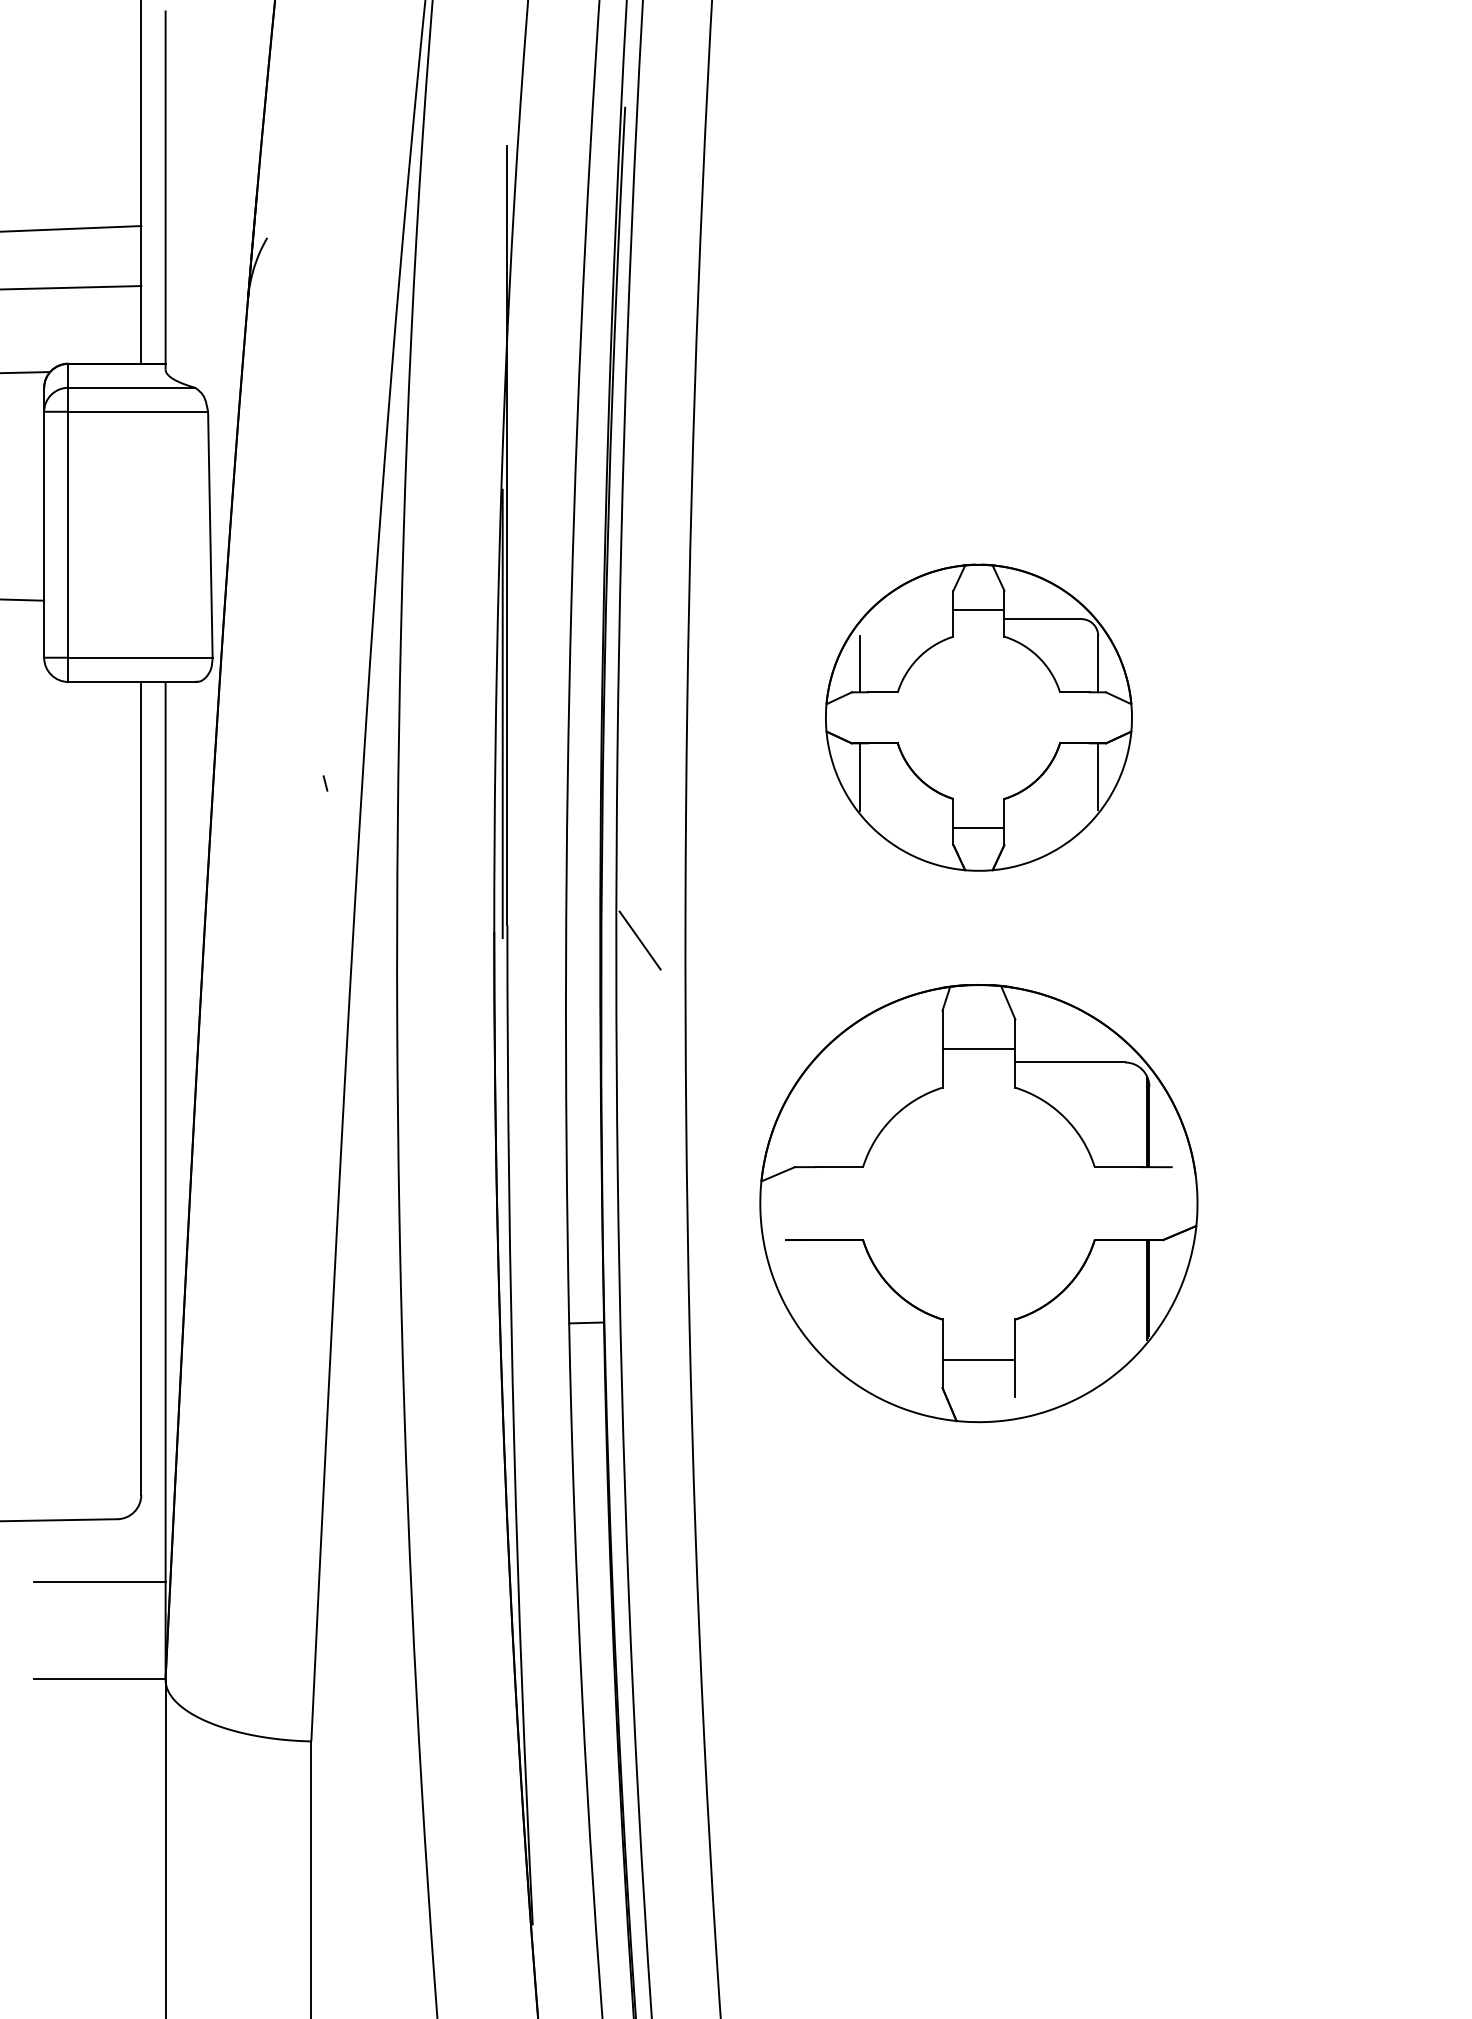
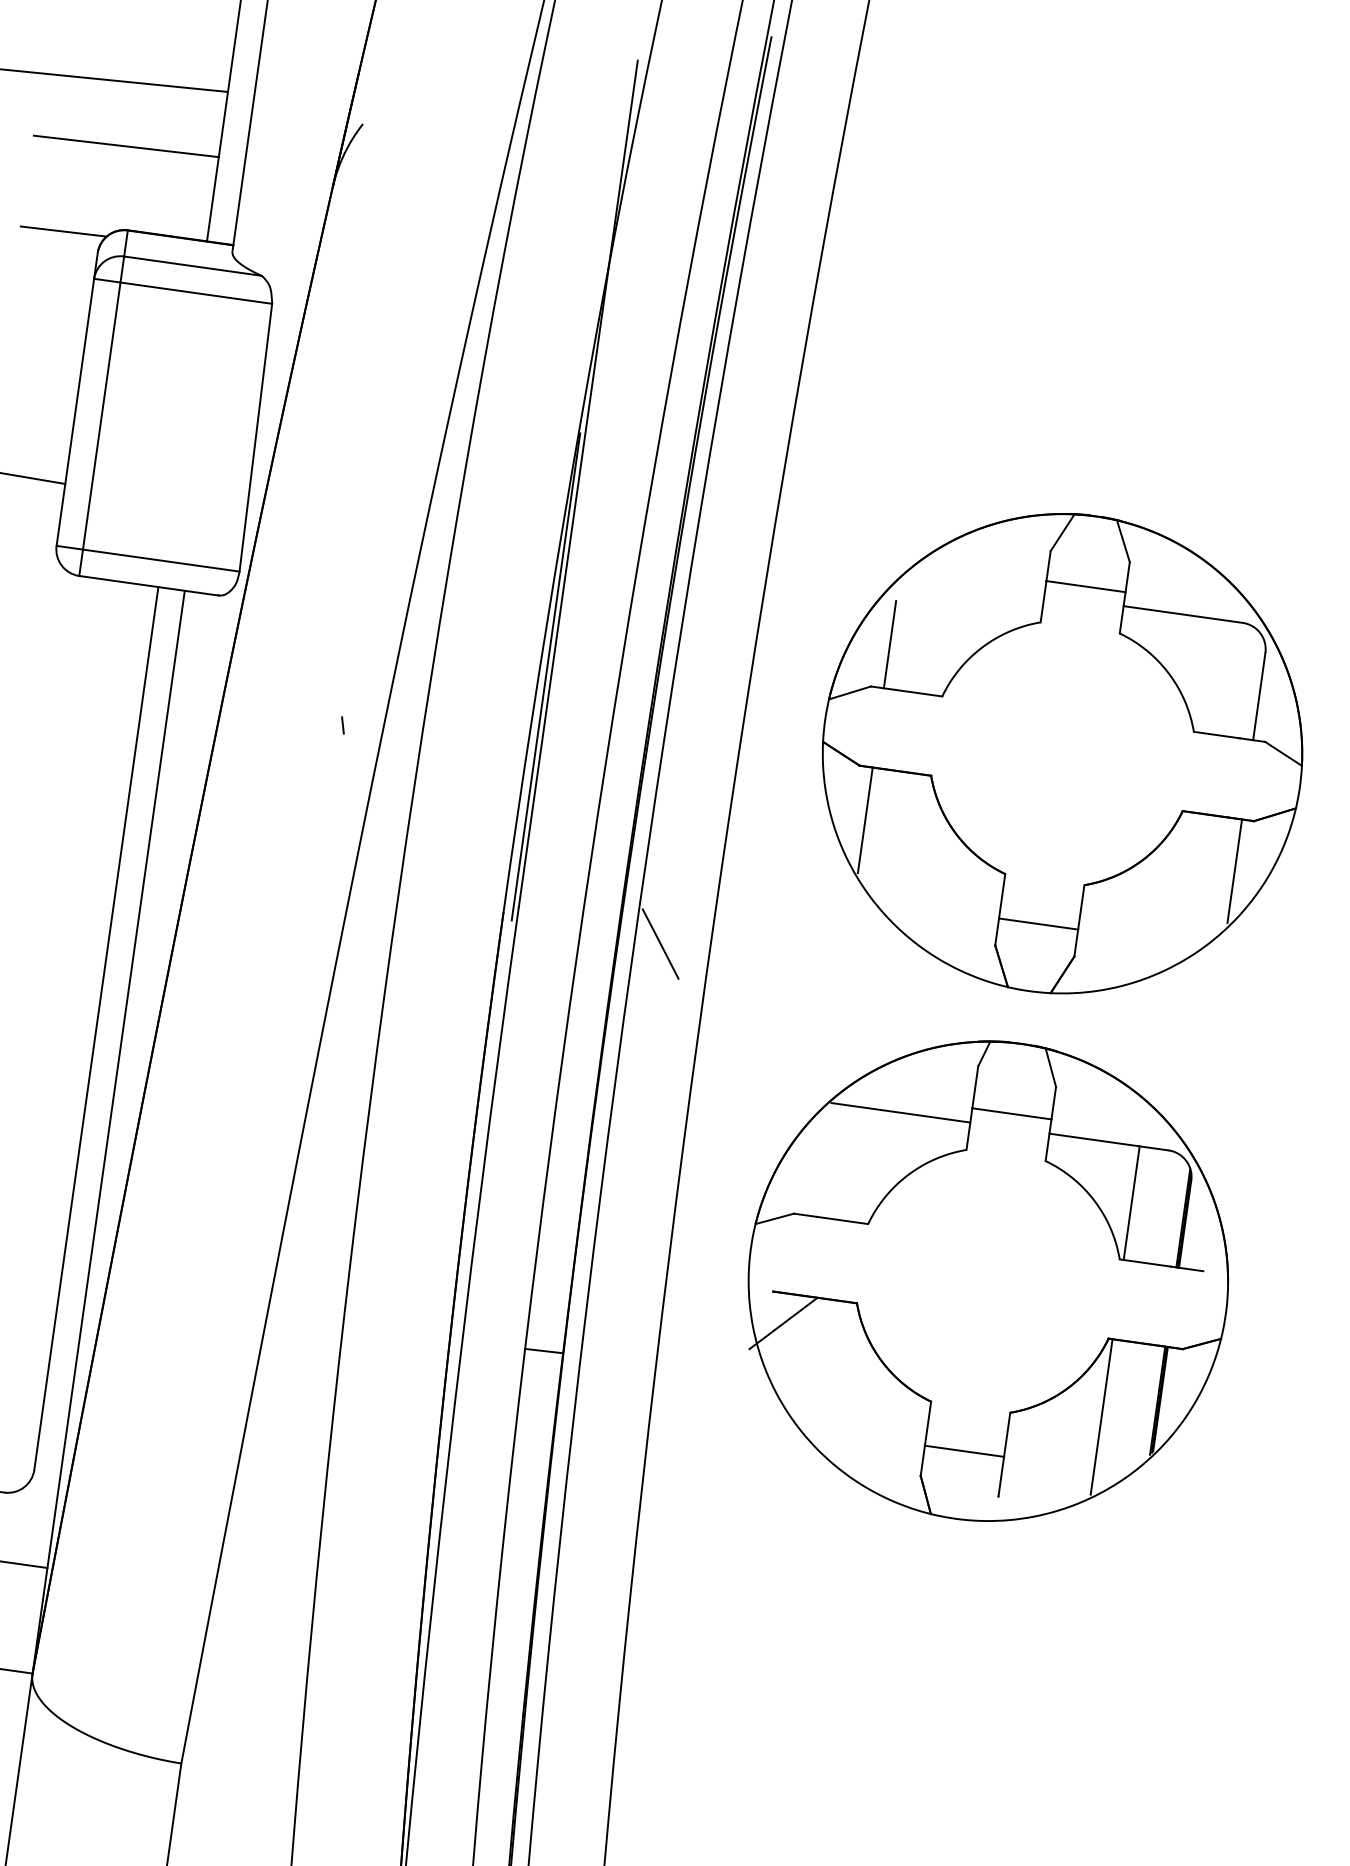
part: (978, 717) -> (1062, 753), size x1.43
line: (878, 1062) -> (900, 1112), added
line: (1098, 1114) -> (1131, 1202), added
line: (798, 1267) -> (782, 1323), added
line: (1098, 1311) -> (1101, 1416), added

